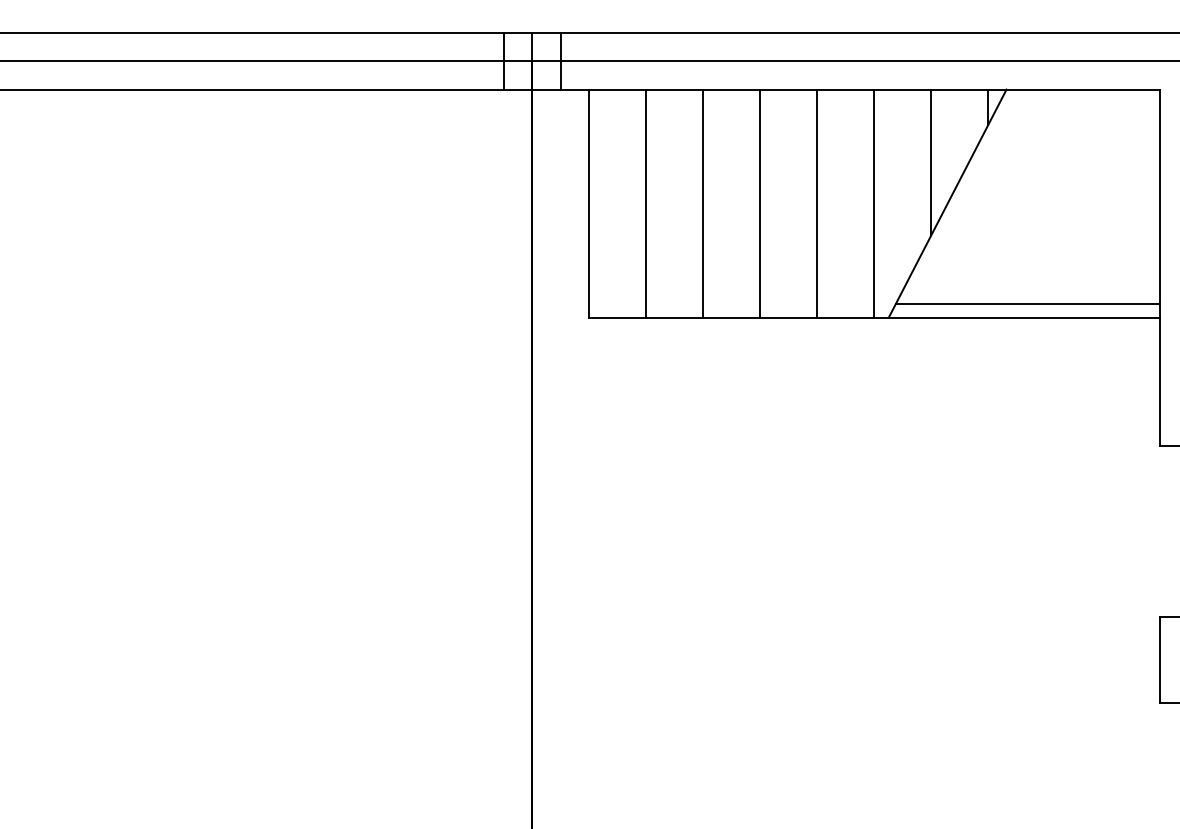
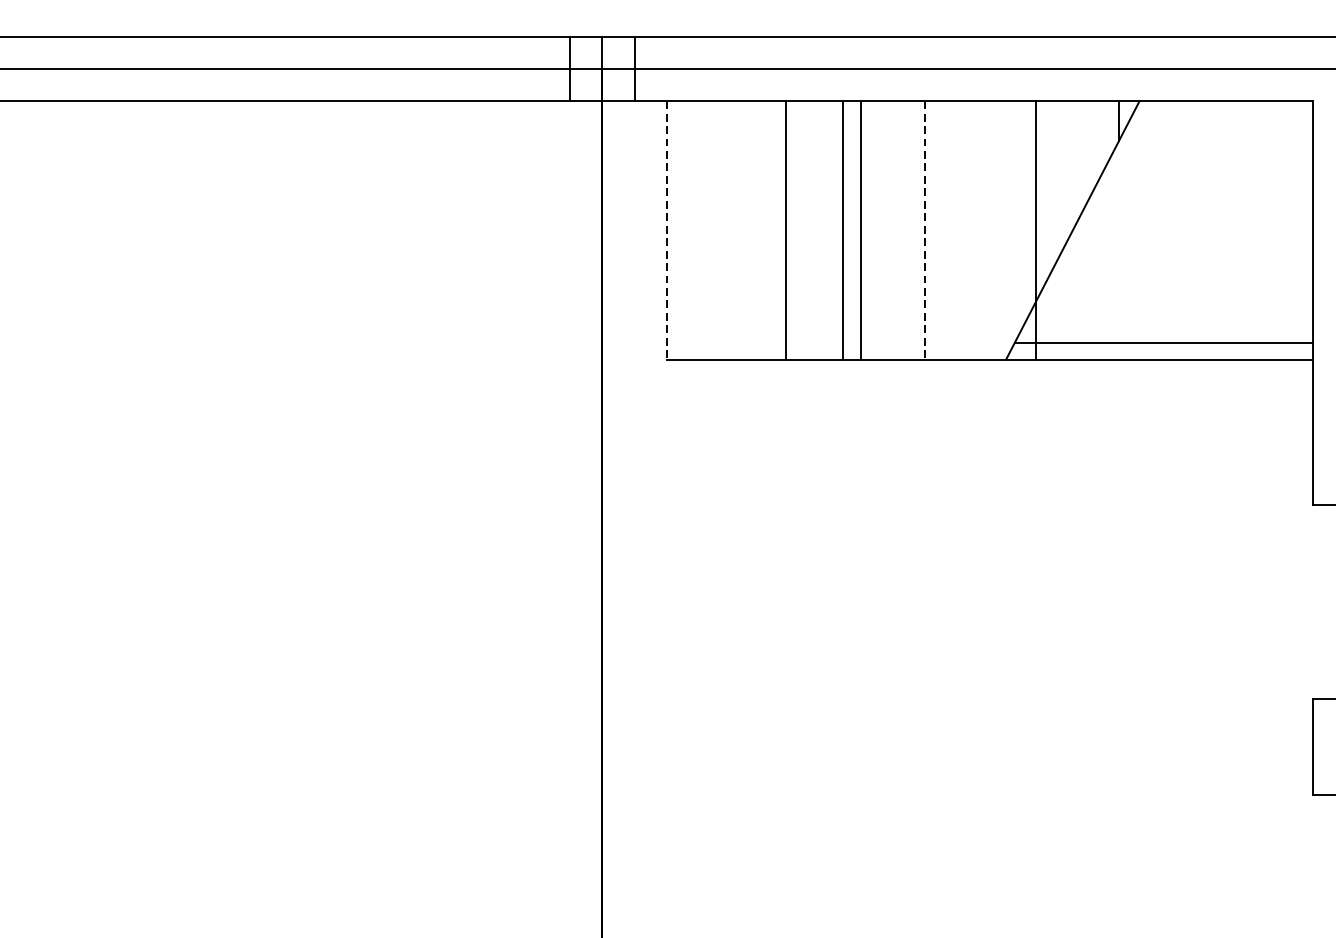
line: (931, 162) -> (1054, 183), removed
line: (646, 203) -> (786, 230), moved
line: (703, 203) -> (842, 230), moved
line: (874, 203) -> (1036, 230), moved
line: (589, 204) -> (667, 231), solid -> dashed
line: (817, 204) -> (925, 231), solid -> dashed

